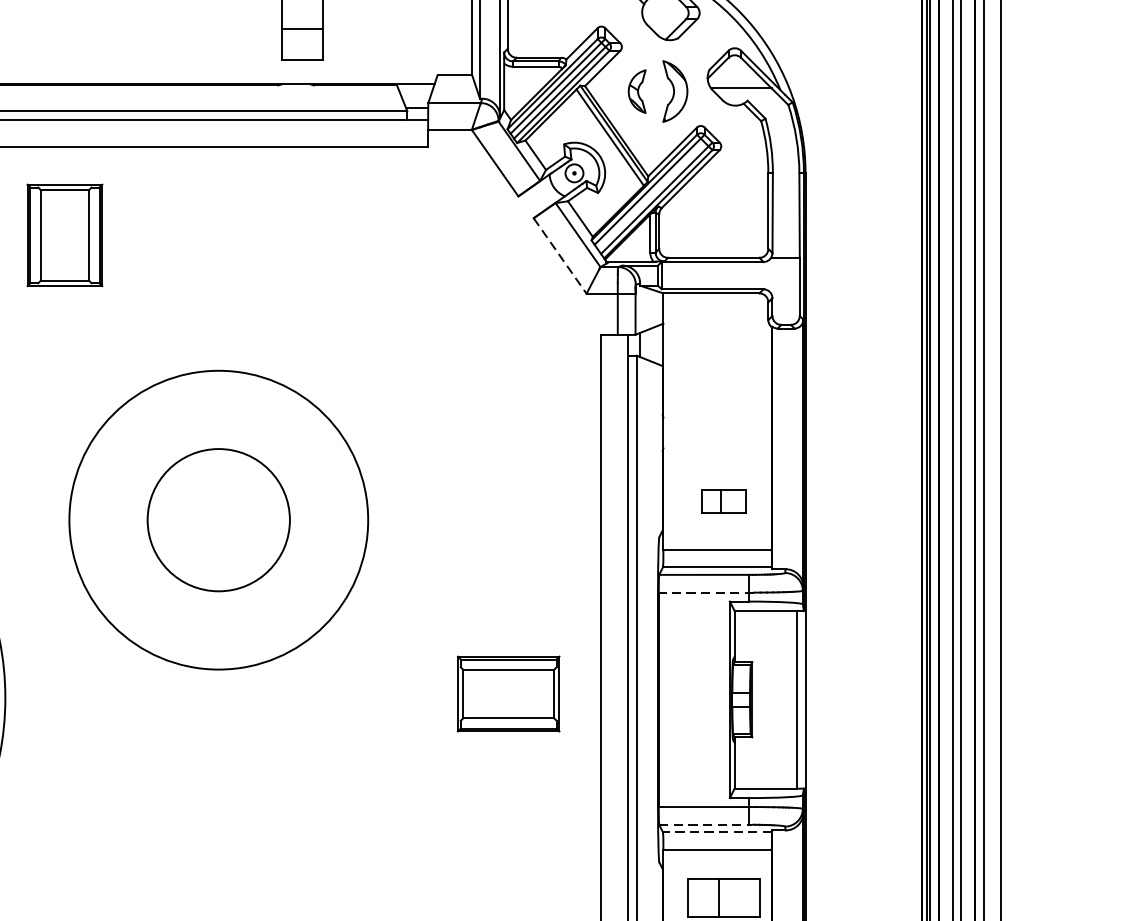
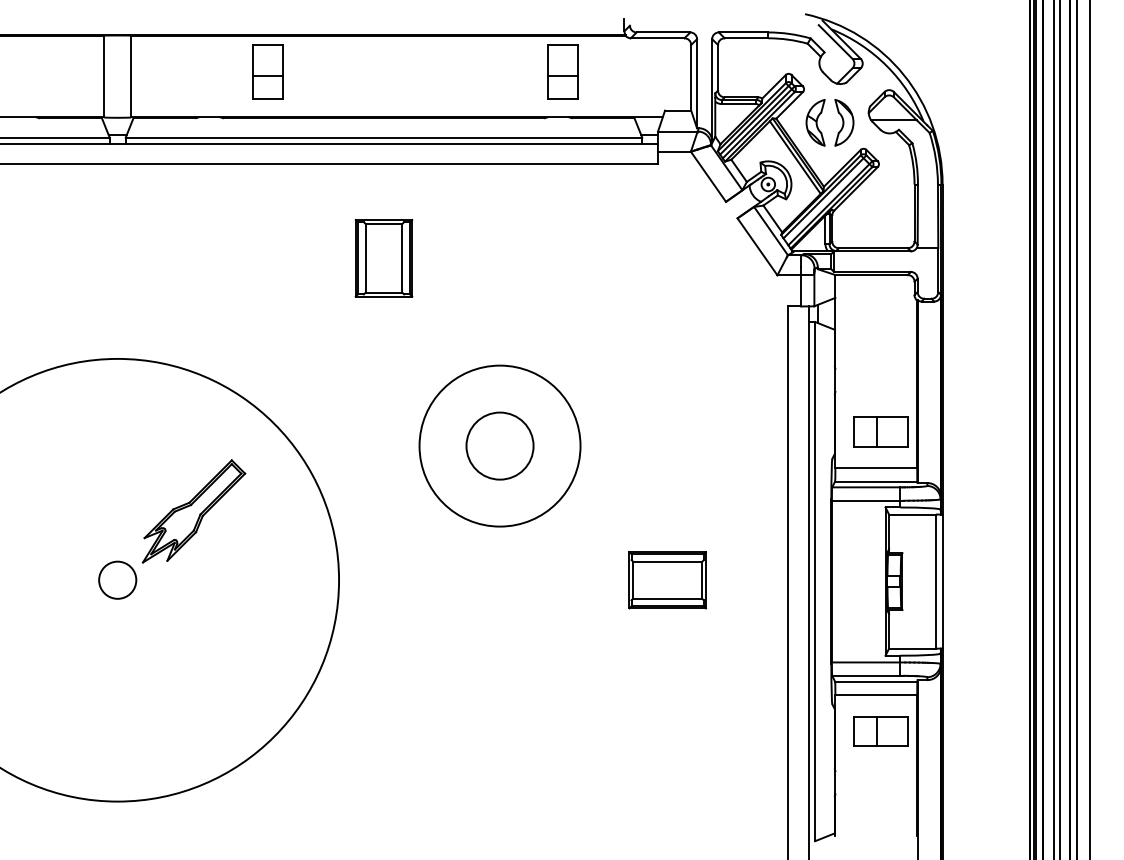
part: (637, 91) -> (815, 122), size x1.43
part: (64, 235) -> (383, 258), moved
line: (560, 255) -> (757, 246), dashed -> solid
part: (723, 500) -> (880, 431), size x1.67
circle: (218, 519) -> (499, 445), size x0.62
circle: (218, 519) -> (499, 445), size x0.71
line: (705, 592) -> (867, 500), dashed -> solid
part: (508, 694) -> (667, 580), moved
line: (705, 824) -> (867, 675), dashed -> solid
line: (716, 832) -> (875, 681), dashed -> solid

